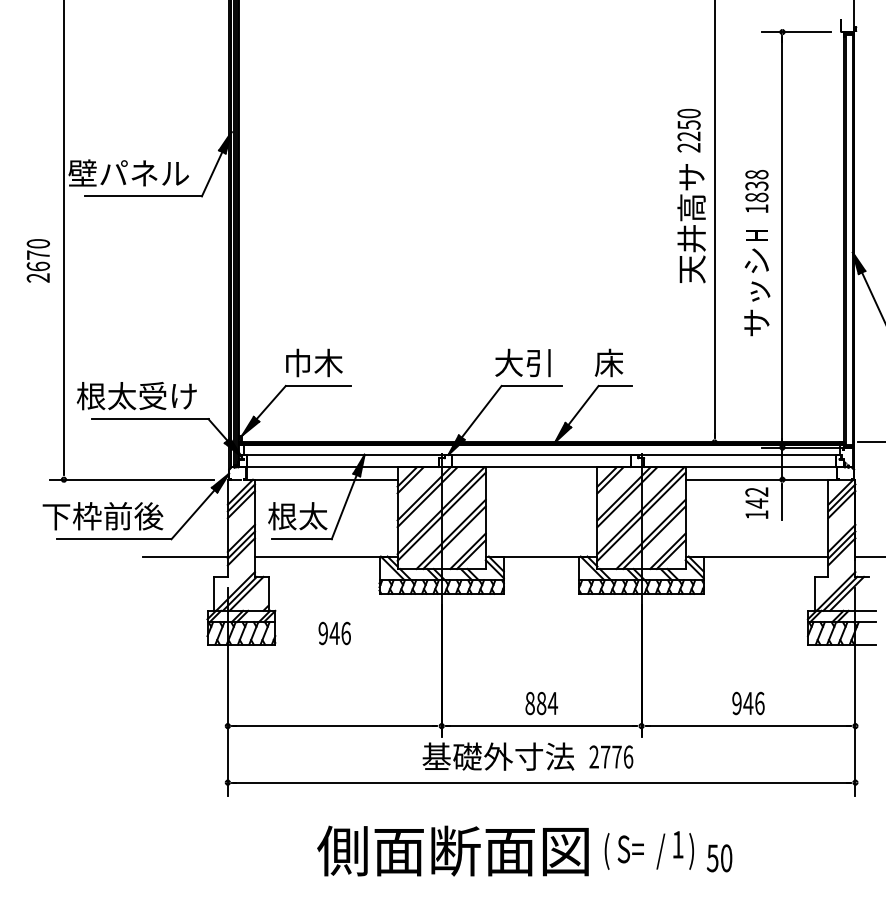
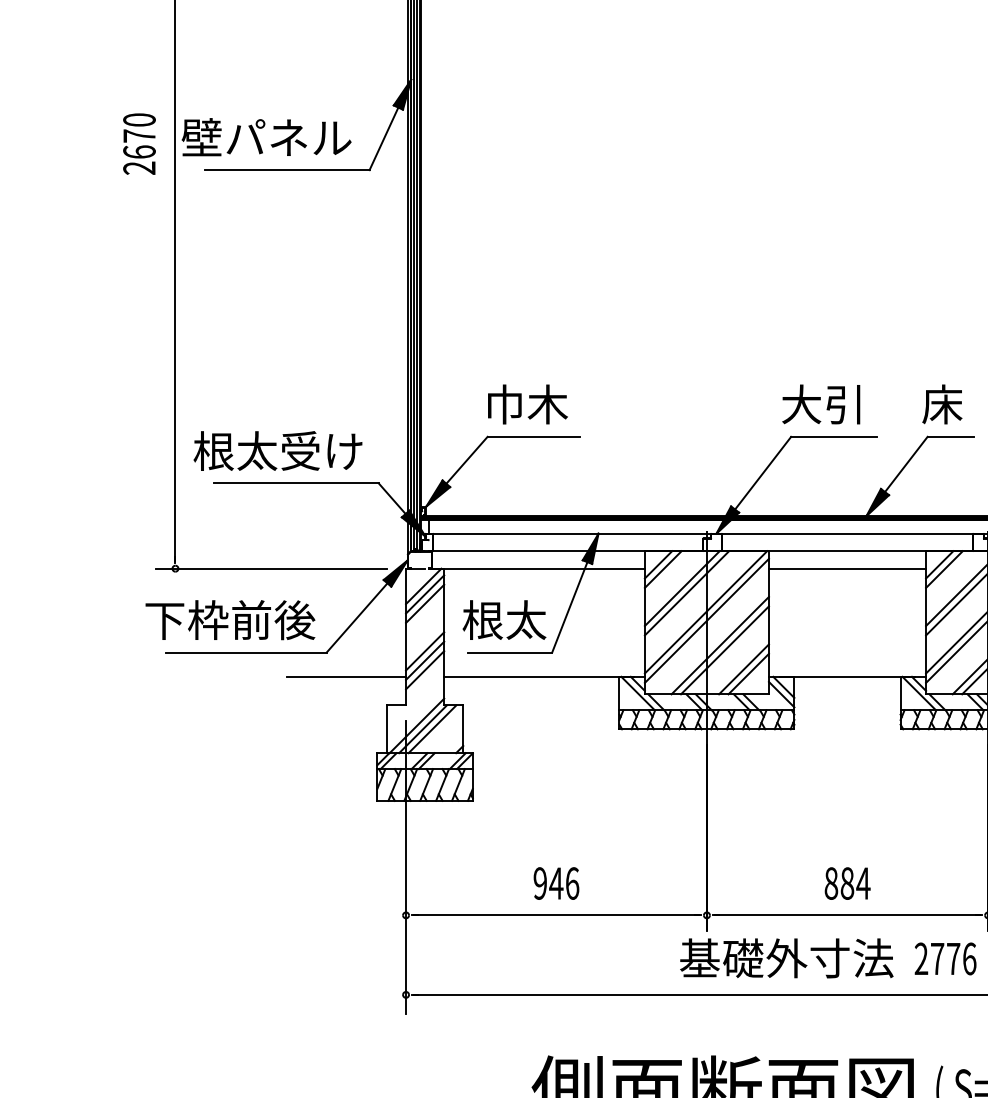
text: (37, 260) -> (138, 143), moved
line: (541, 479) -> (847, 568), added
text: (334, 633) -> (556, 883), moved

